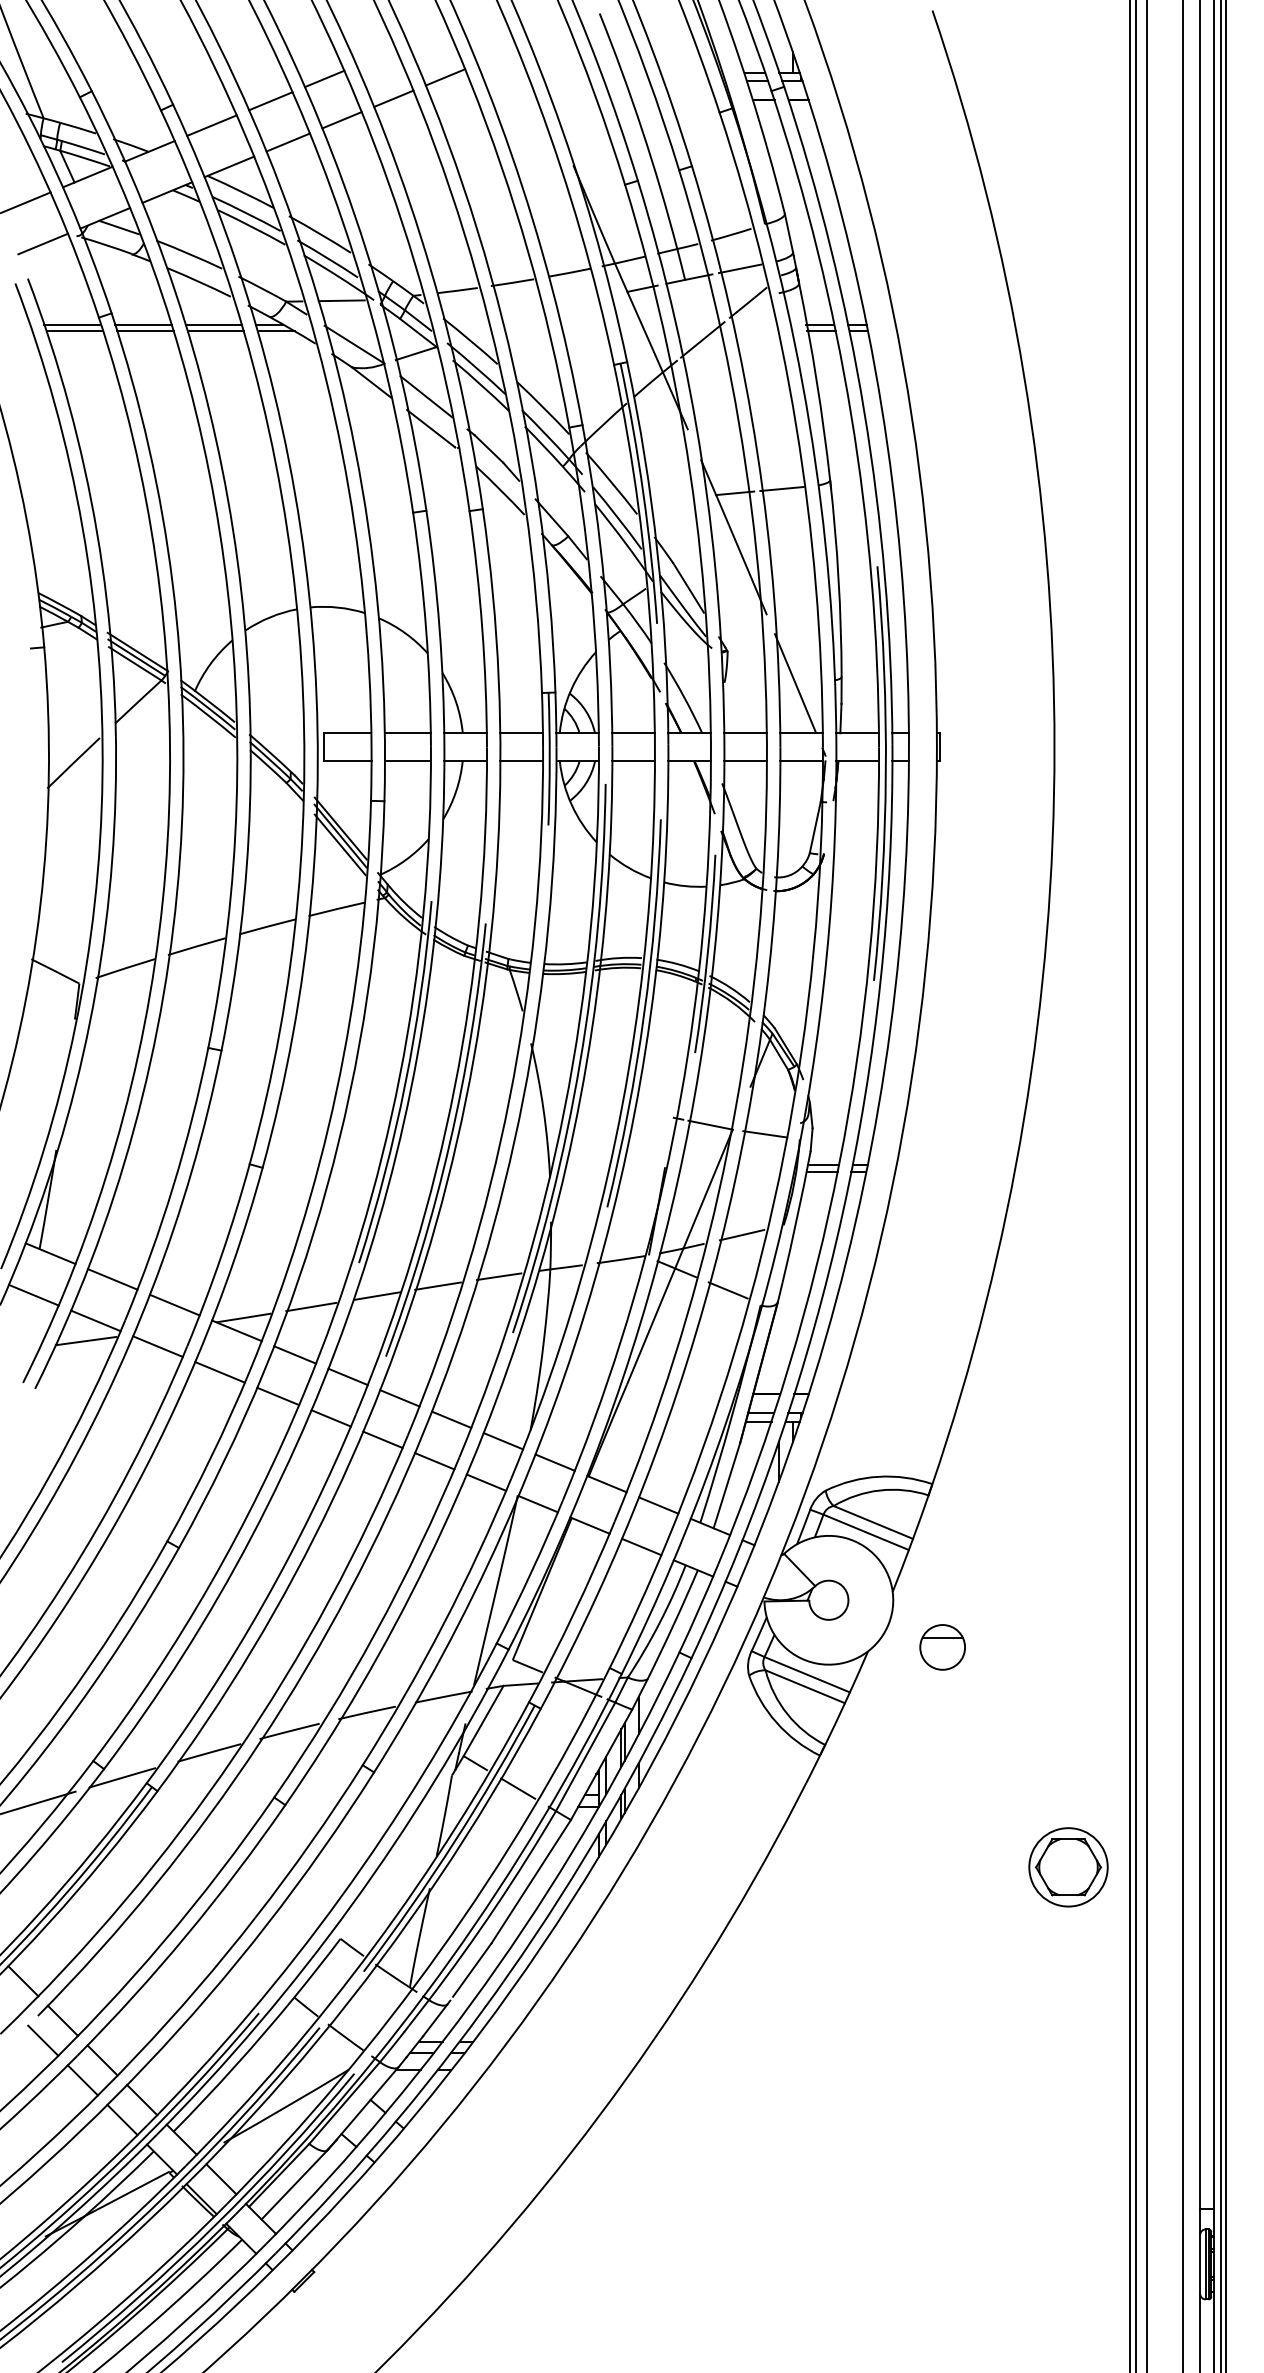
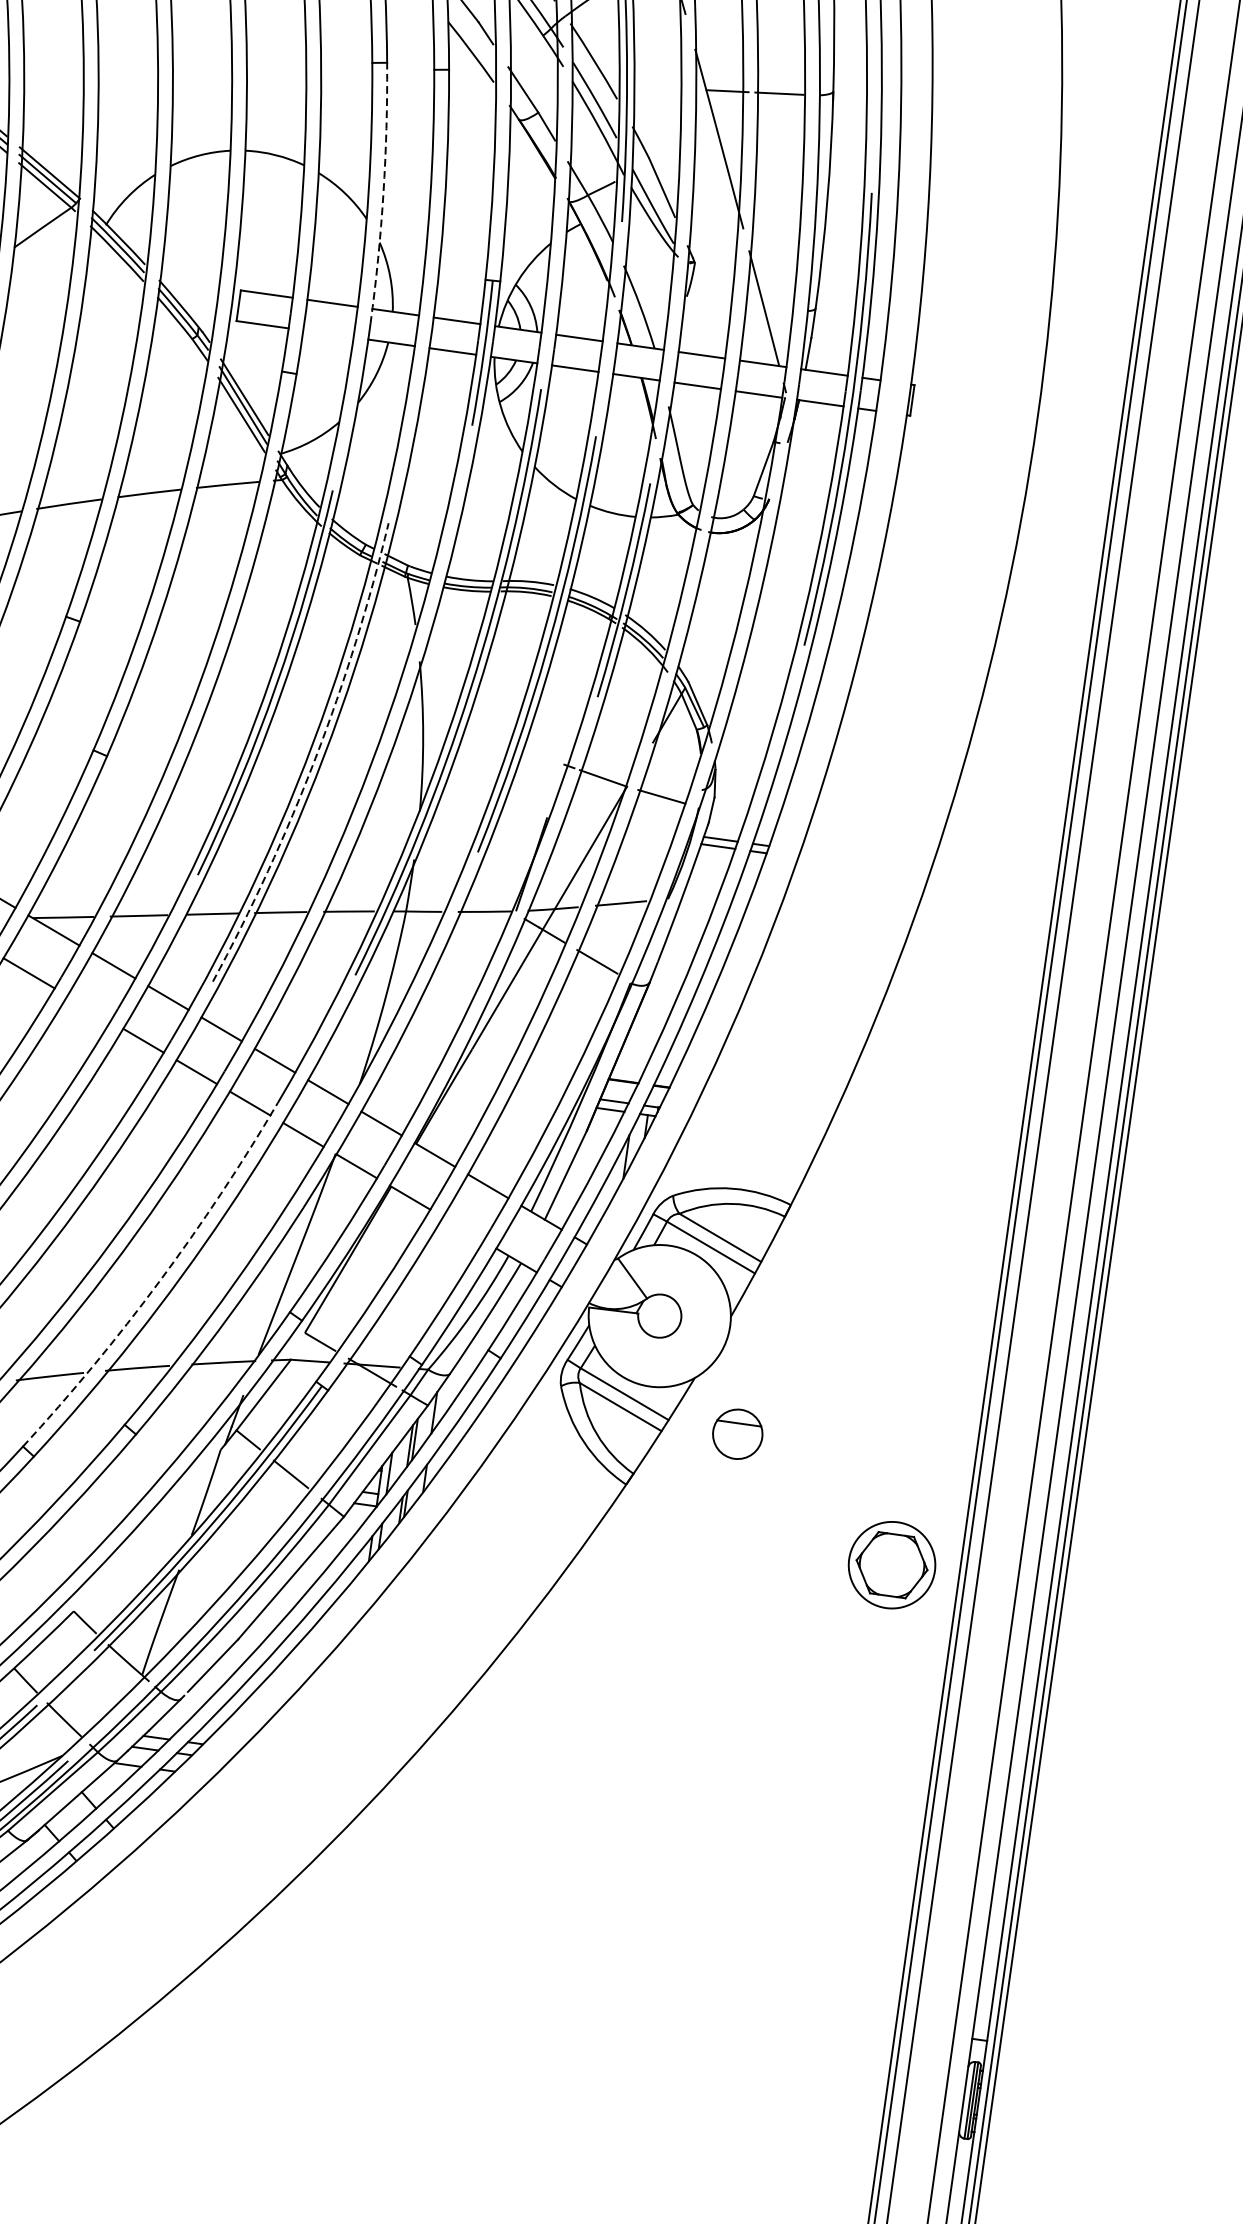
arc: (439, 628) -> (383, 193), solid -> dashed
line: (407, 761) -> (327, 334), removed
arc: (449, 1143) -> (315, 758), solid -> dashed
line: (278, 1396) -> (89, 1008), removed
line: (641, 1546) -> (463, 1228), removed
arc: (375, 1632) -> (159, 1281), solid -> dashed
part: (942, 1647) -> (737, 1434), moved
part: (1068, 1867) -> (892, 1565), moved

